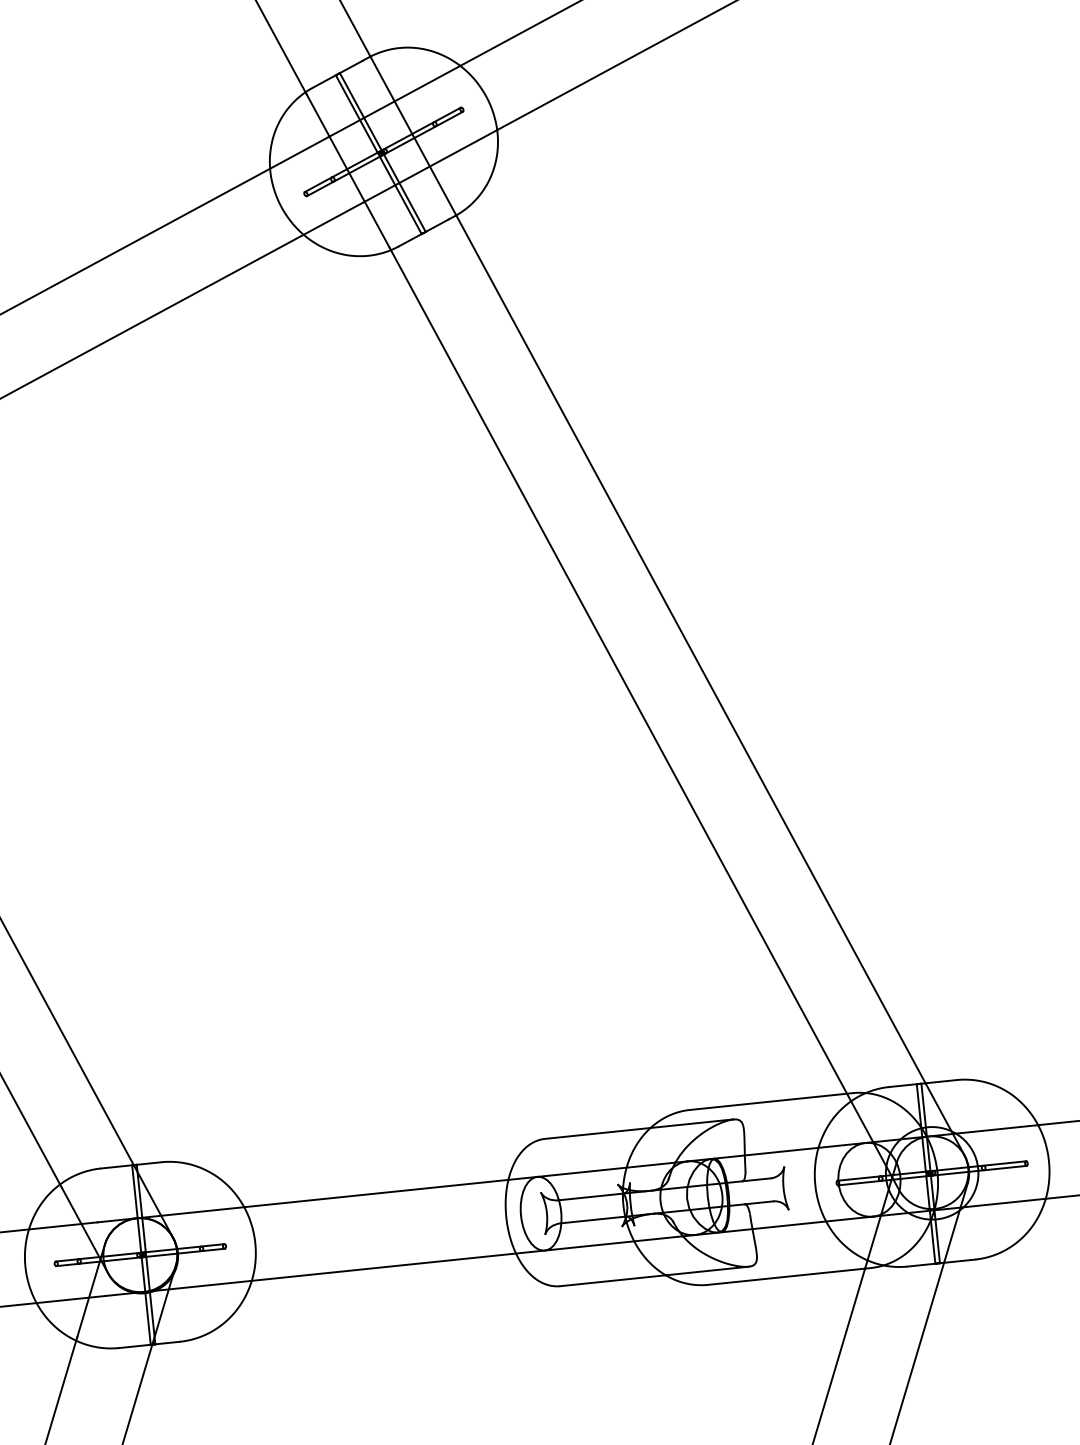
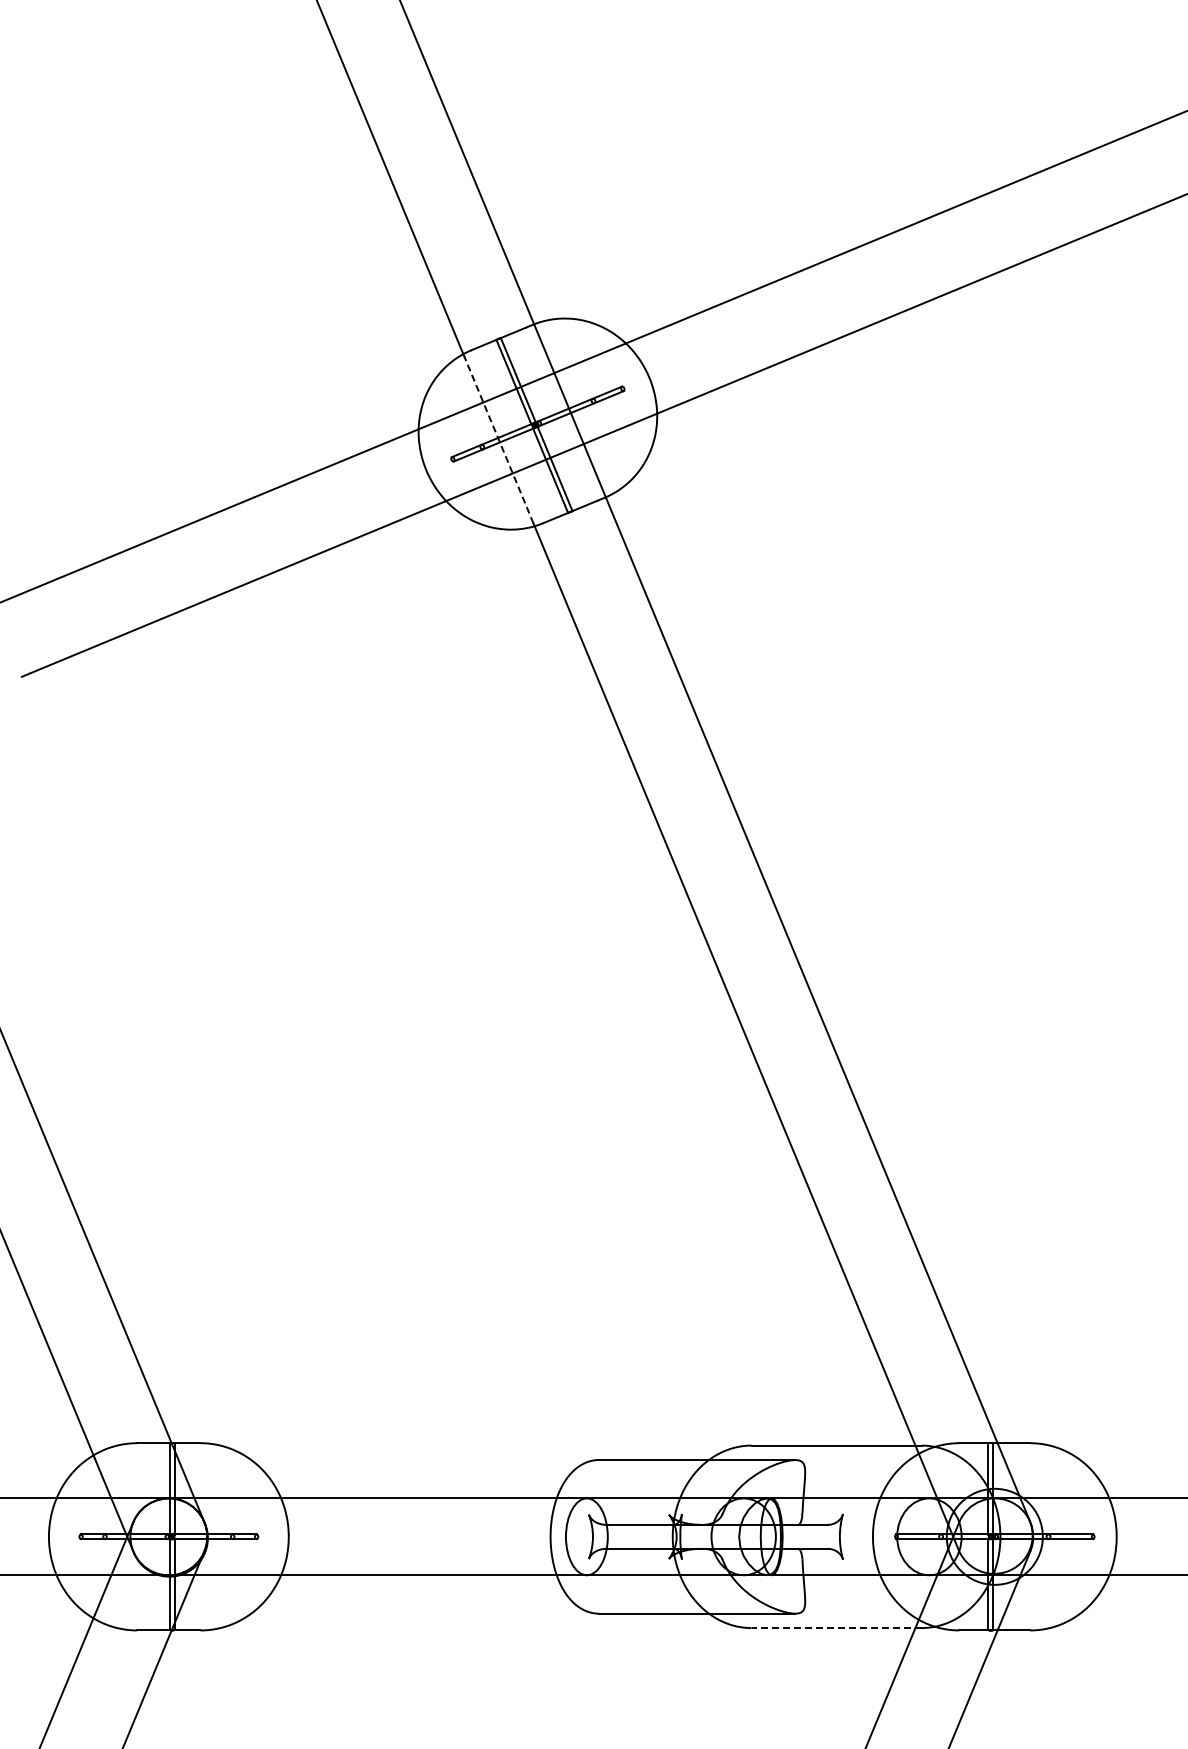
line: (347, 170) -> (498, 439), solid -> dashed
line: (789, 1276) -> (836, 1628), solid -> dashed

